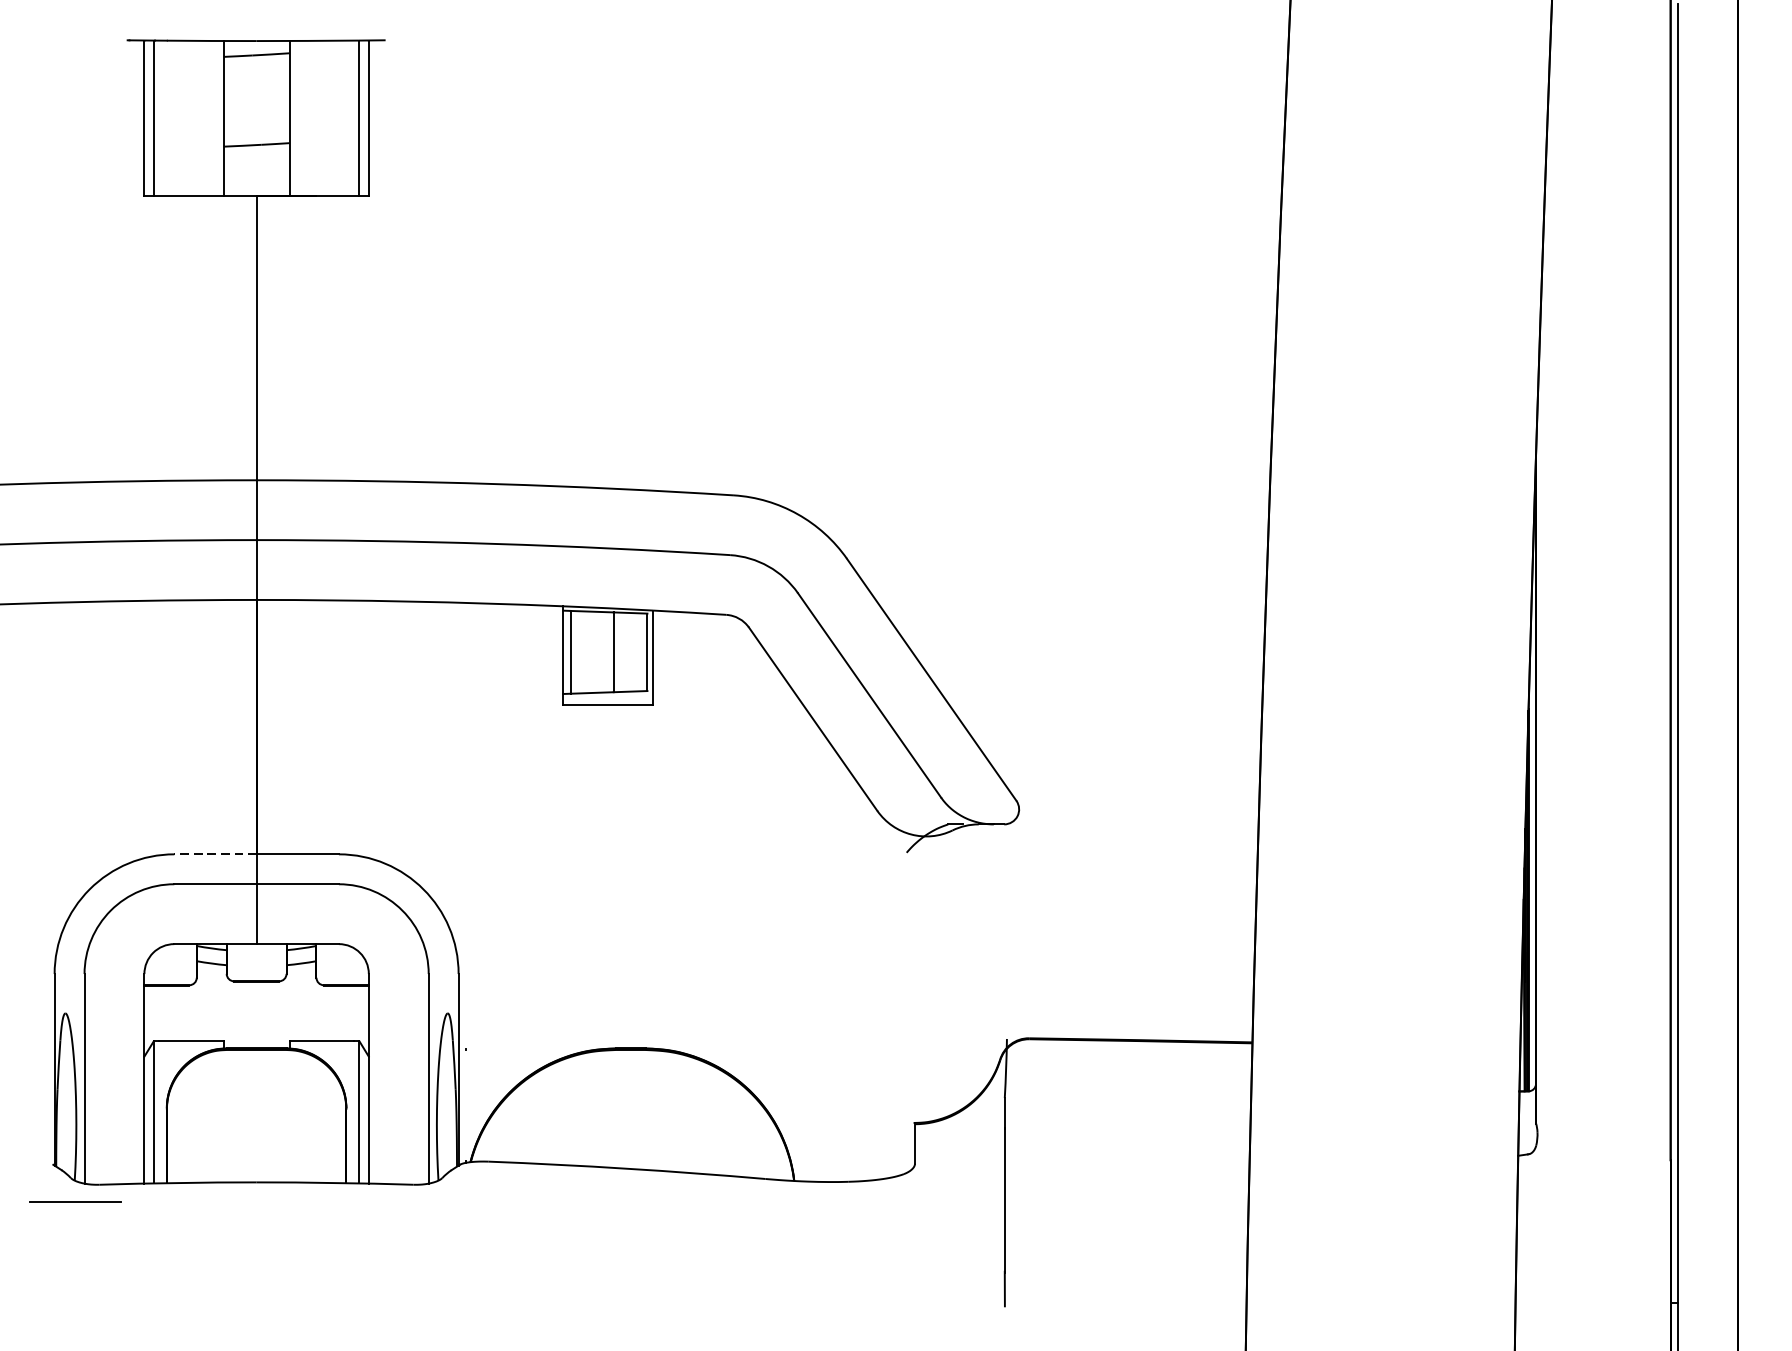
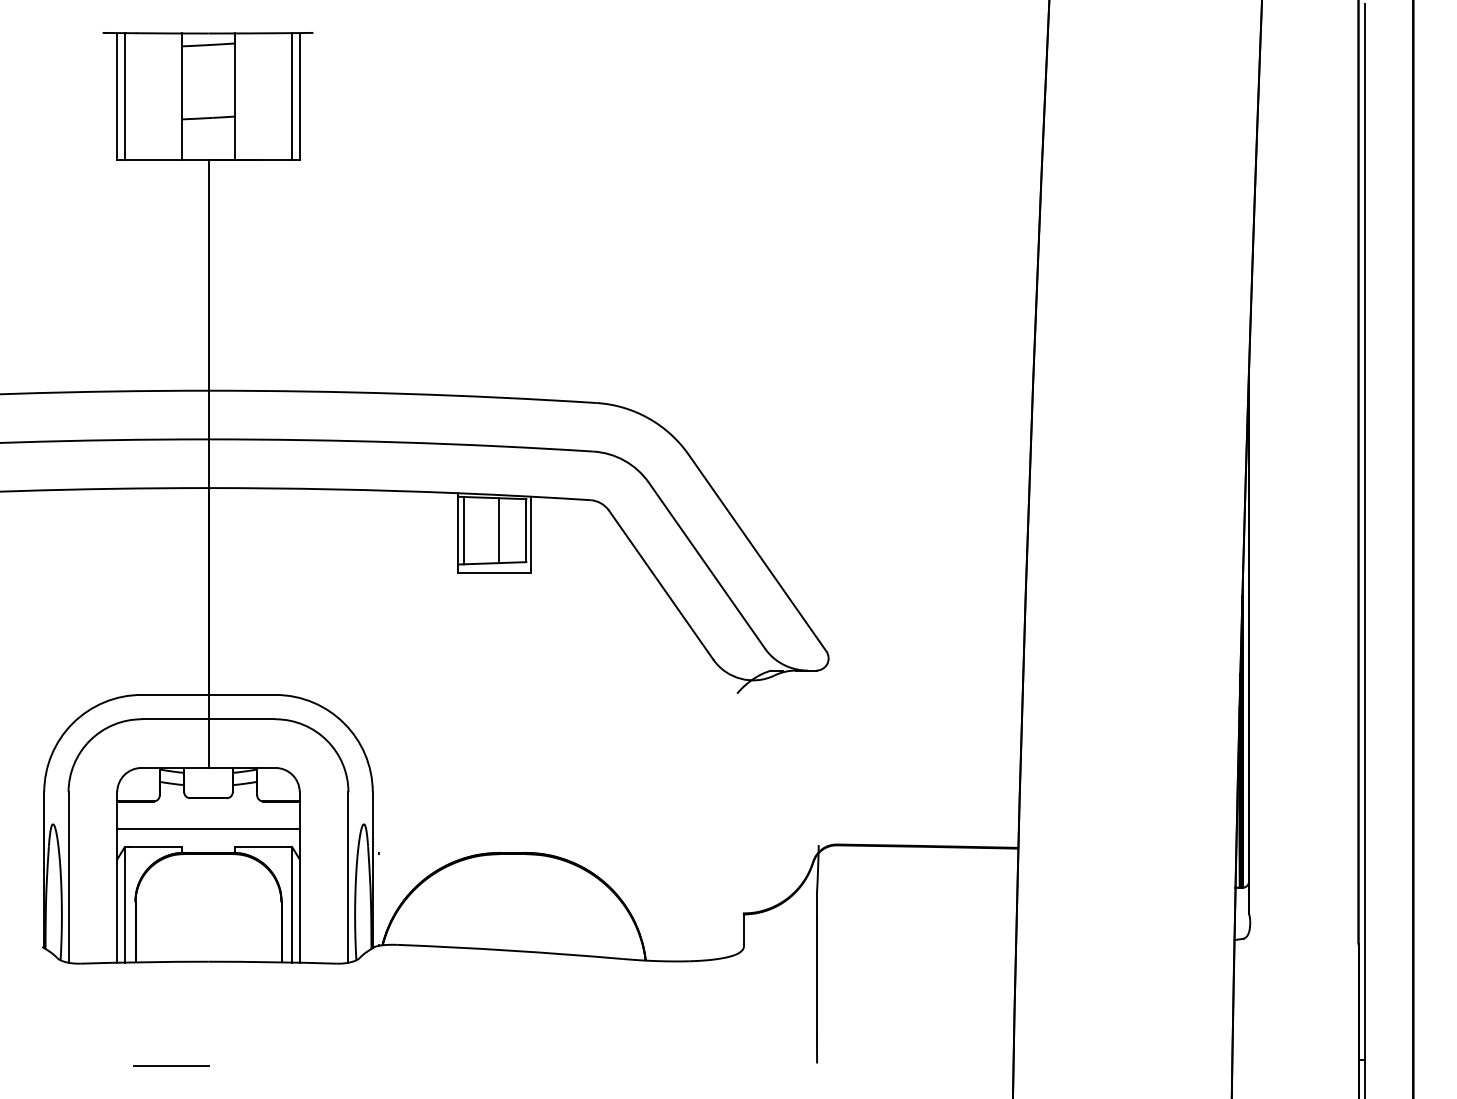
line: (214, 853) -> (174, 694), dashed -> solid
line: (256, 1018) -> (208, 828), added
line: (75, 1201) -> (171, 1065), moved

